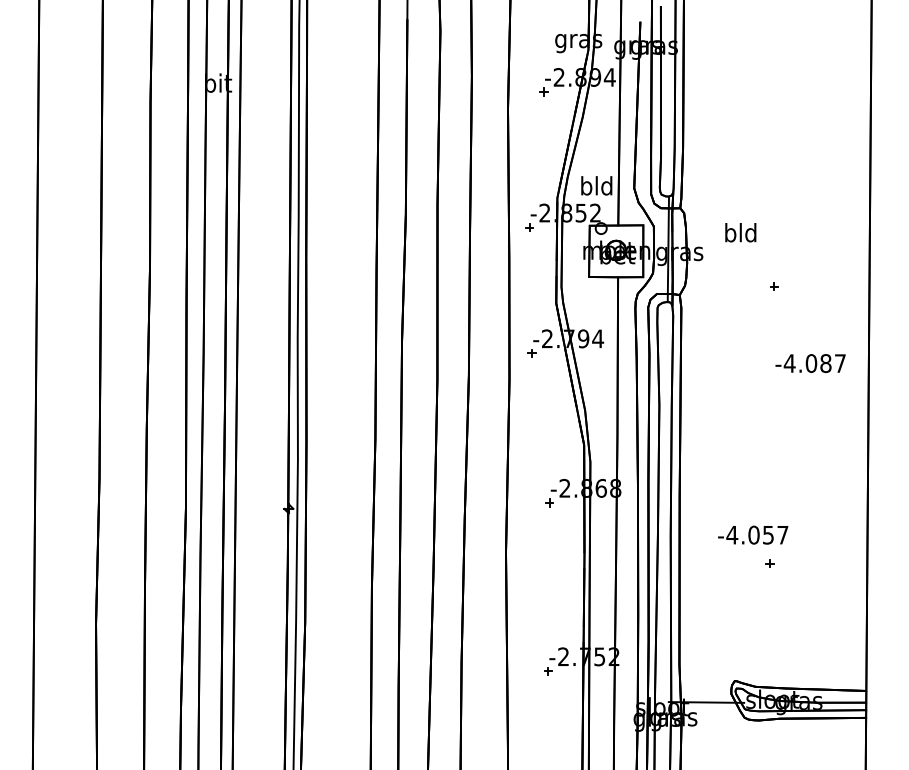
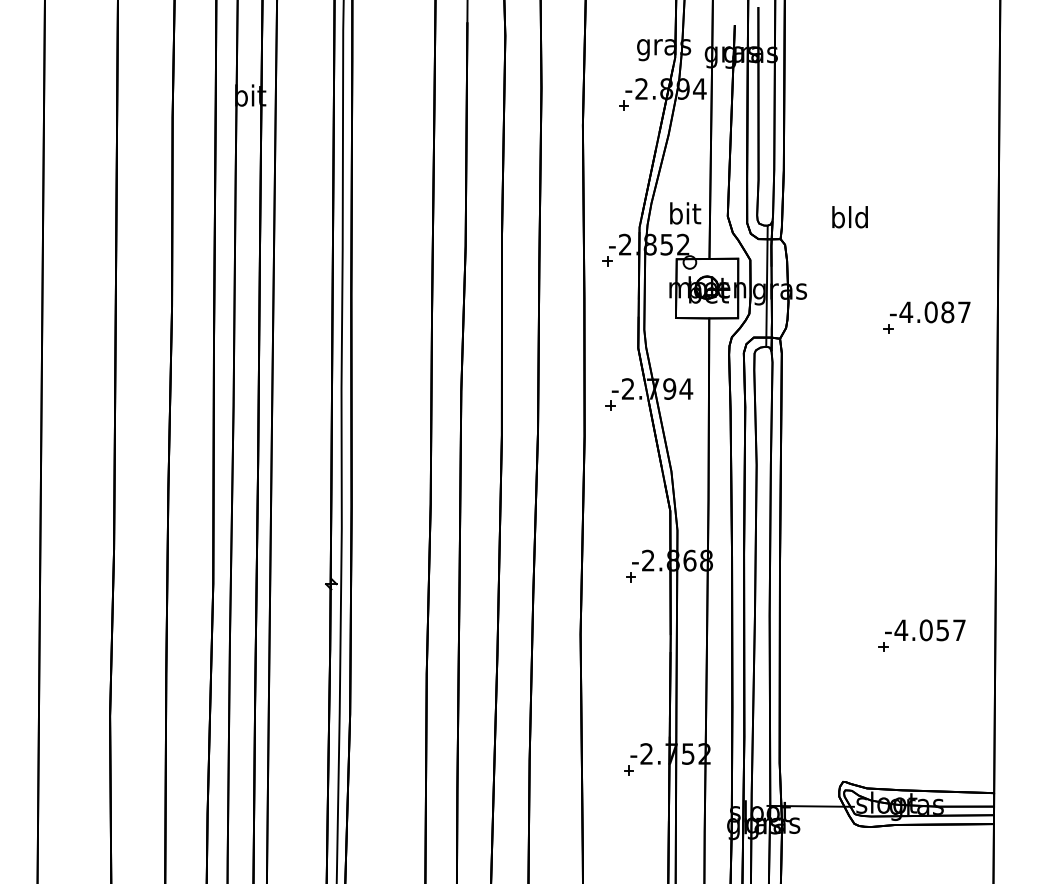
text: (596, 185) -> (684, 213), bld -> bit
text: (740, 232) -> (849, 217), moved
text: (810, 363) -> (930, 312), moved
text: (753, 535) -> (925, 630), moved

